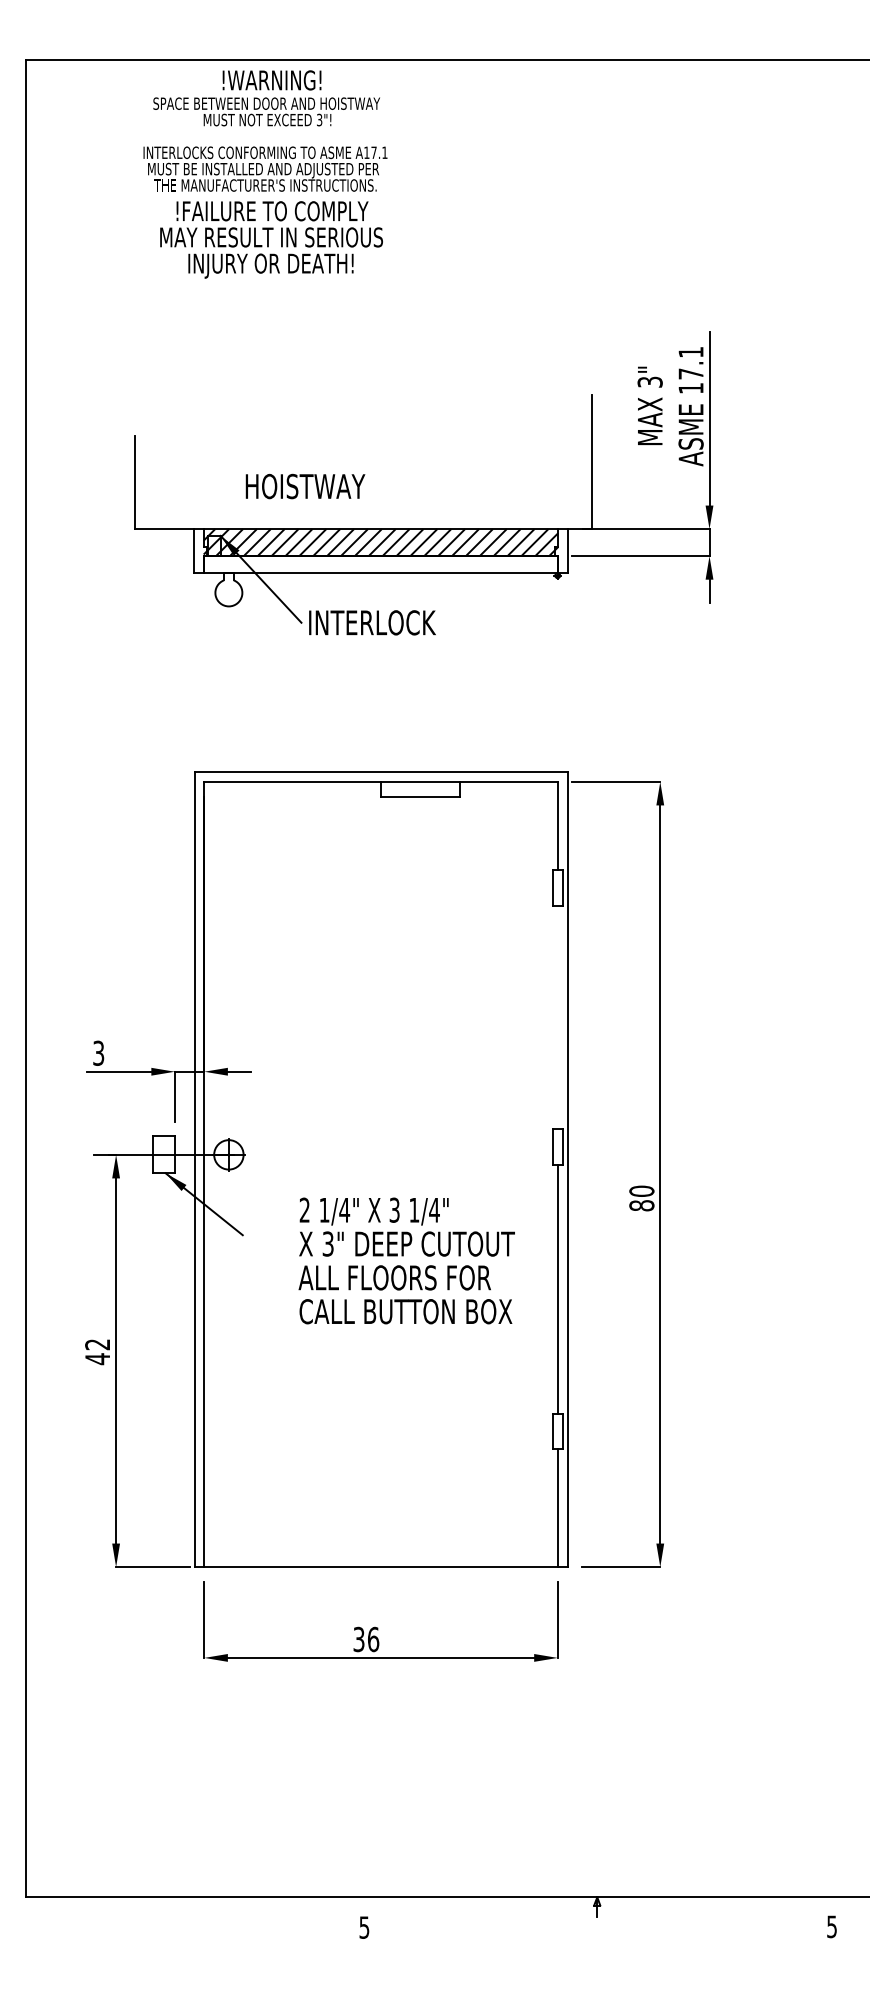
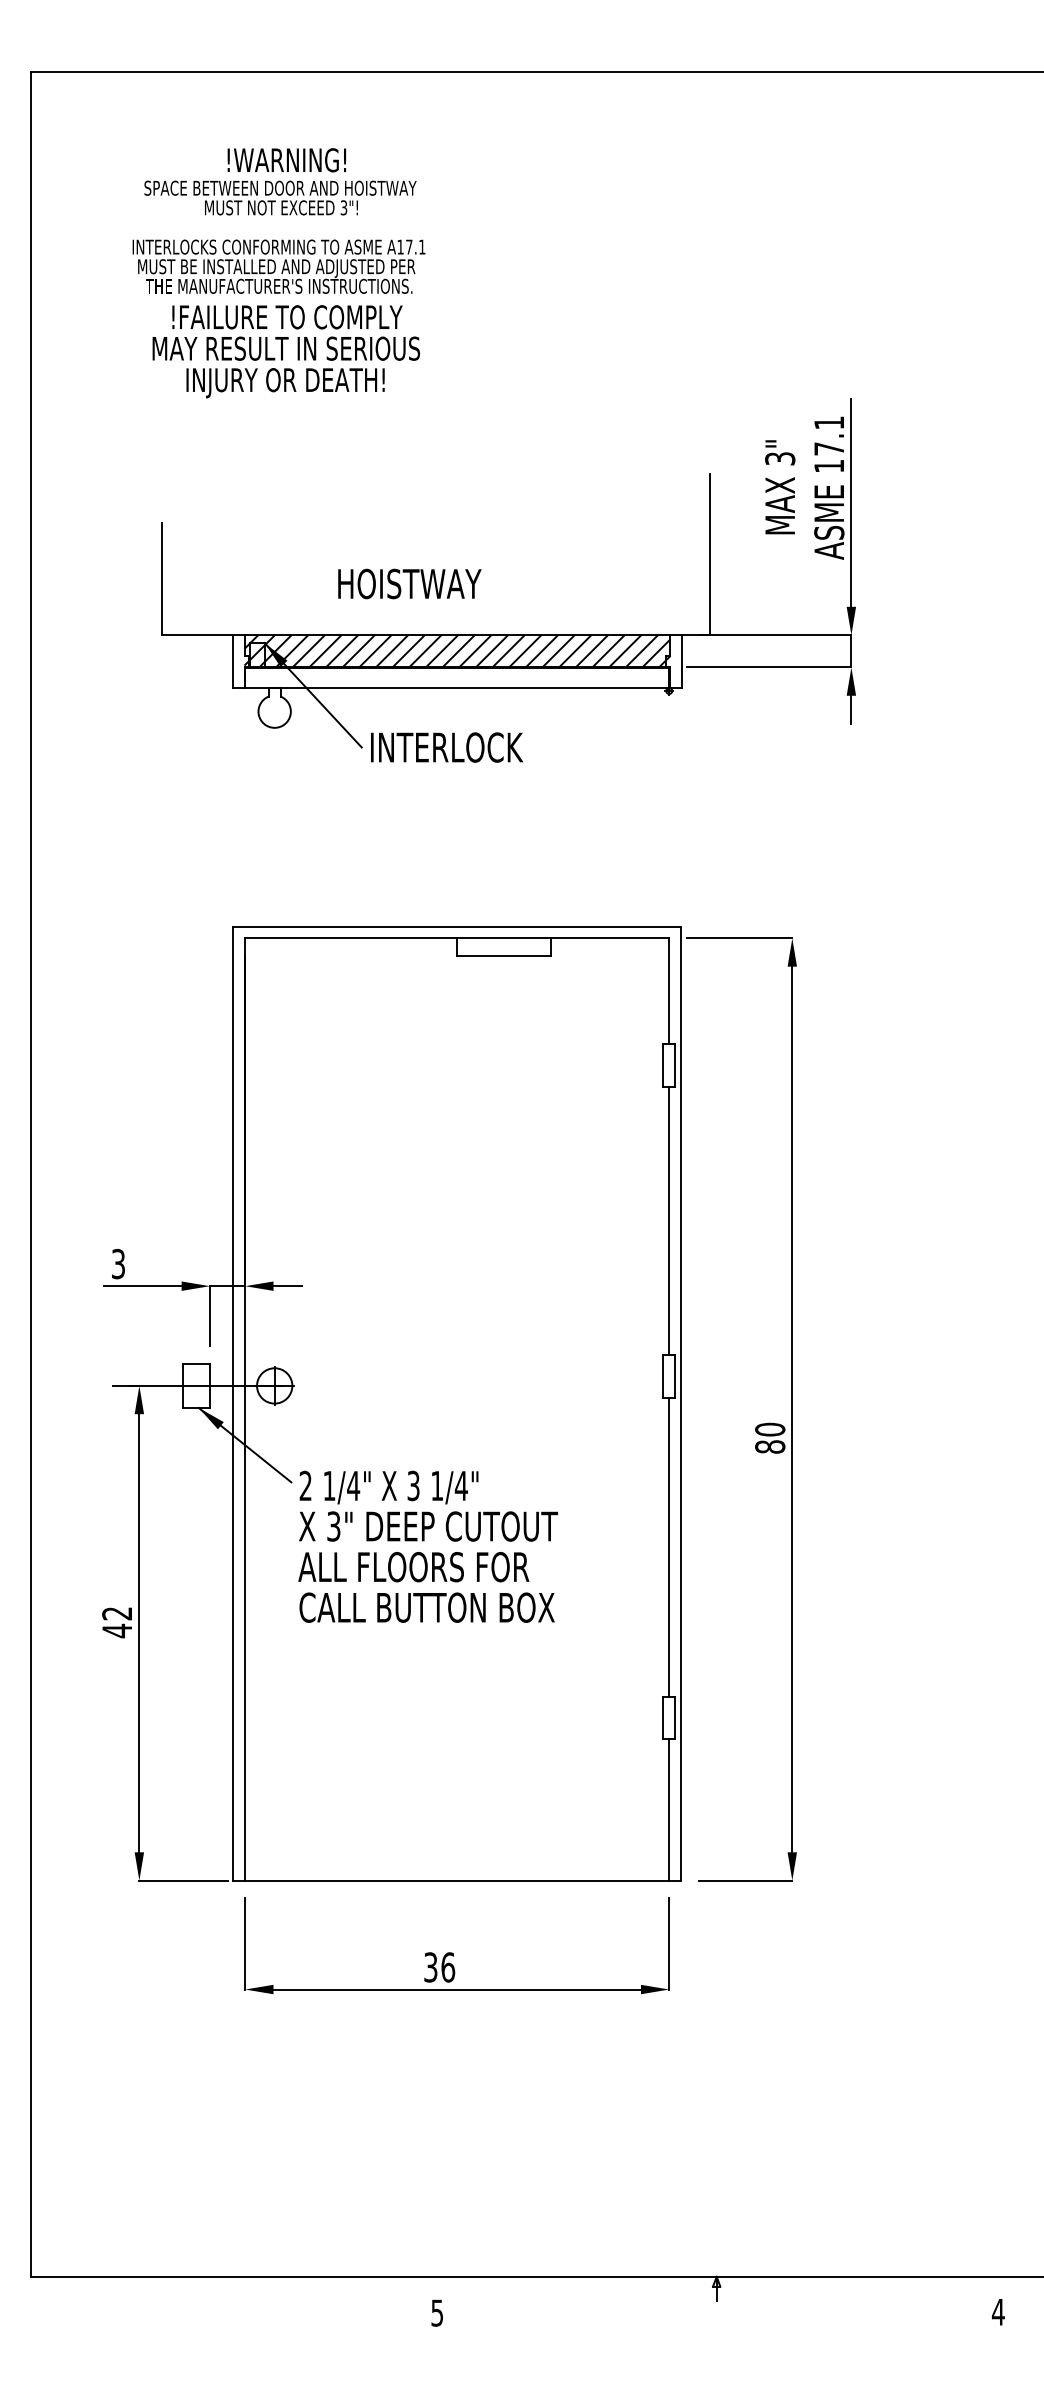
text: (265, 174) -> (279, 273), moved
text: (305, 486) -> (409, 583), moved
line: (557, 1017) -> (668, 1221), added
text: (406, 1260) -> (427, 1546), moved
text: (831, 1926) -> (997, 2311), 5 -> 4

